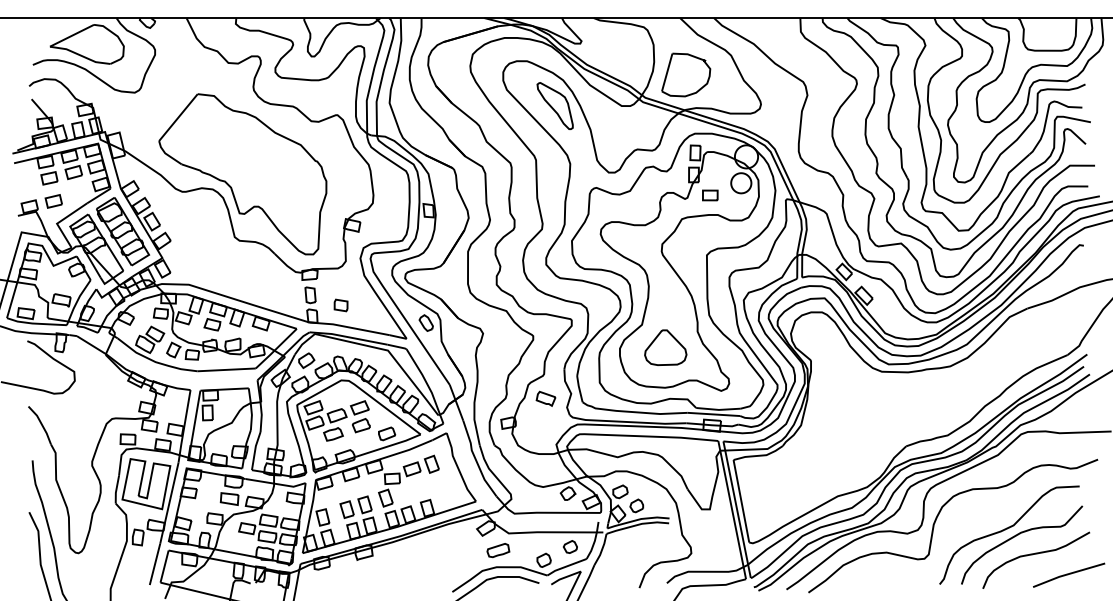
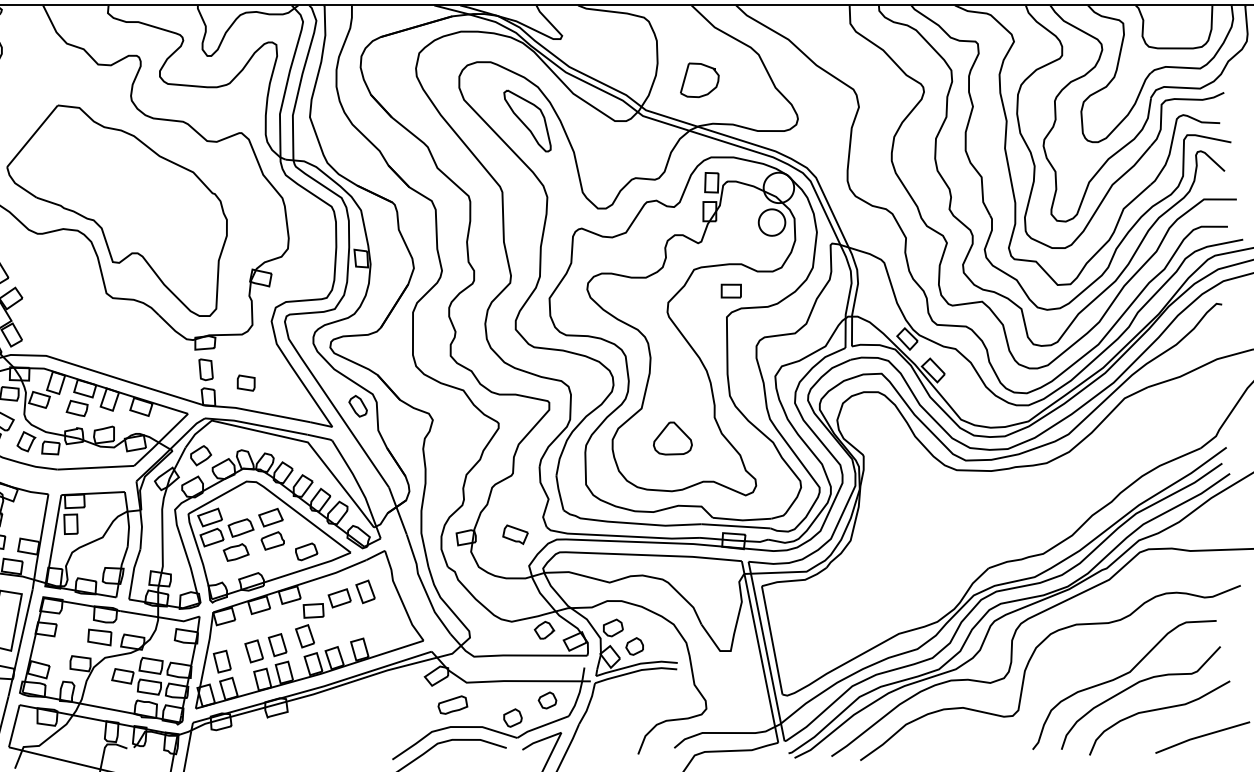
part: (686, 74) -> (700, 79), size x0.6
part: (710, 195) -> (731, 291), moved
part: (665, 347) -> (672, 438), size x0.7
part: (545, 398) -> (514, 534), moved

